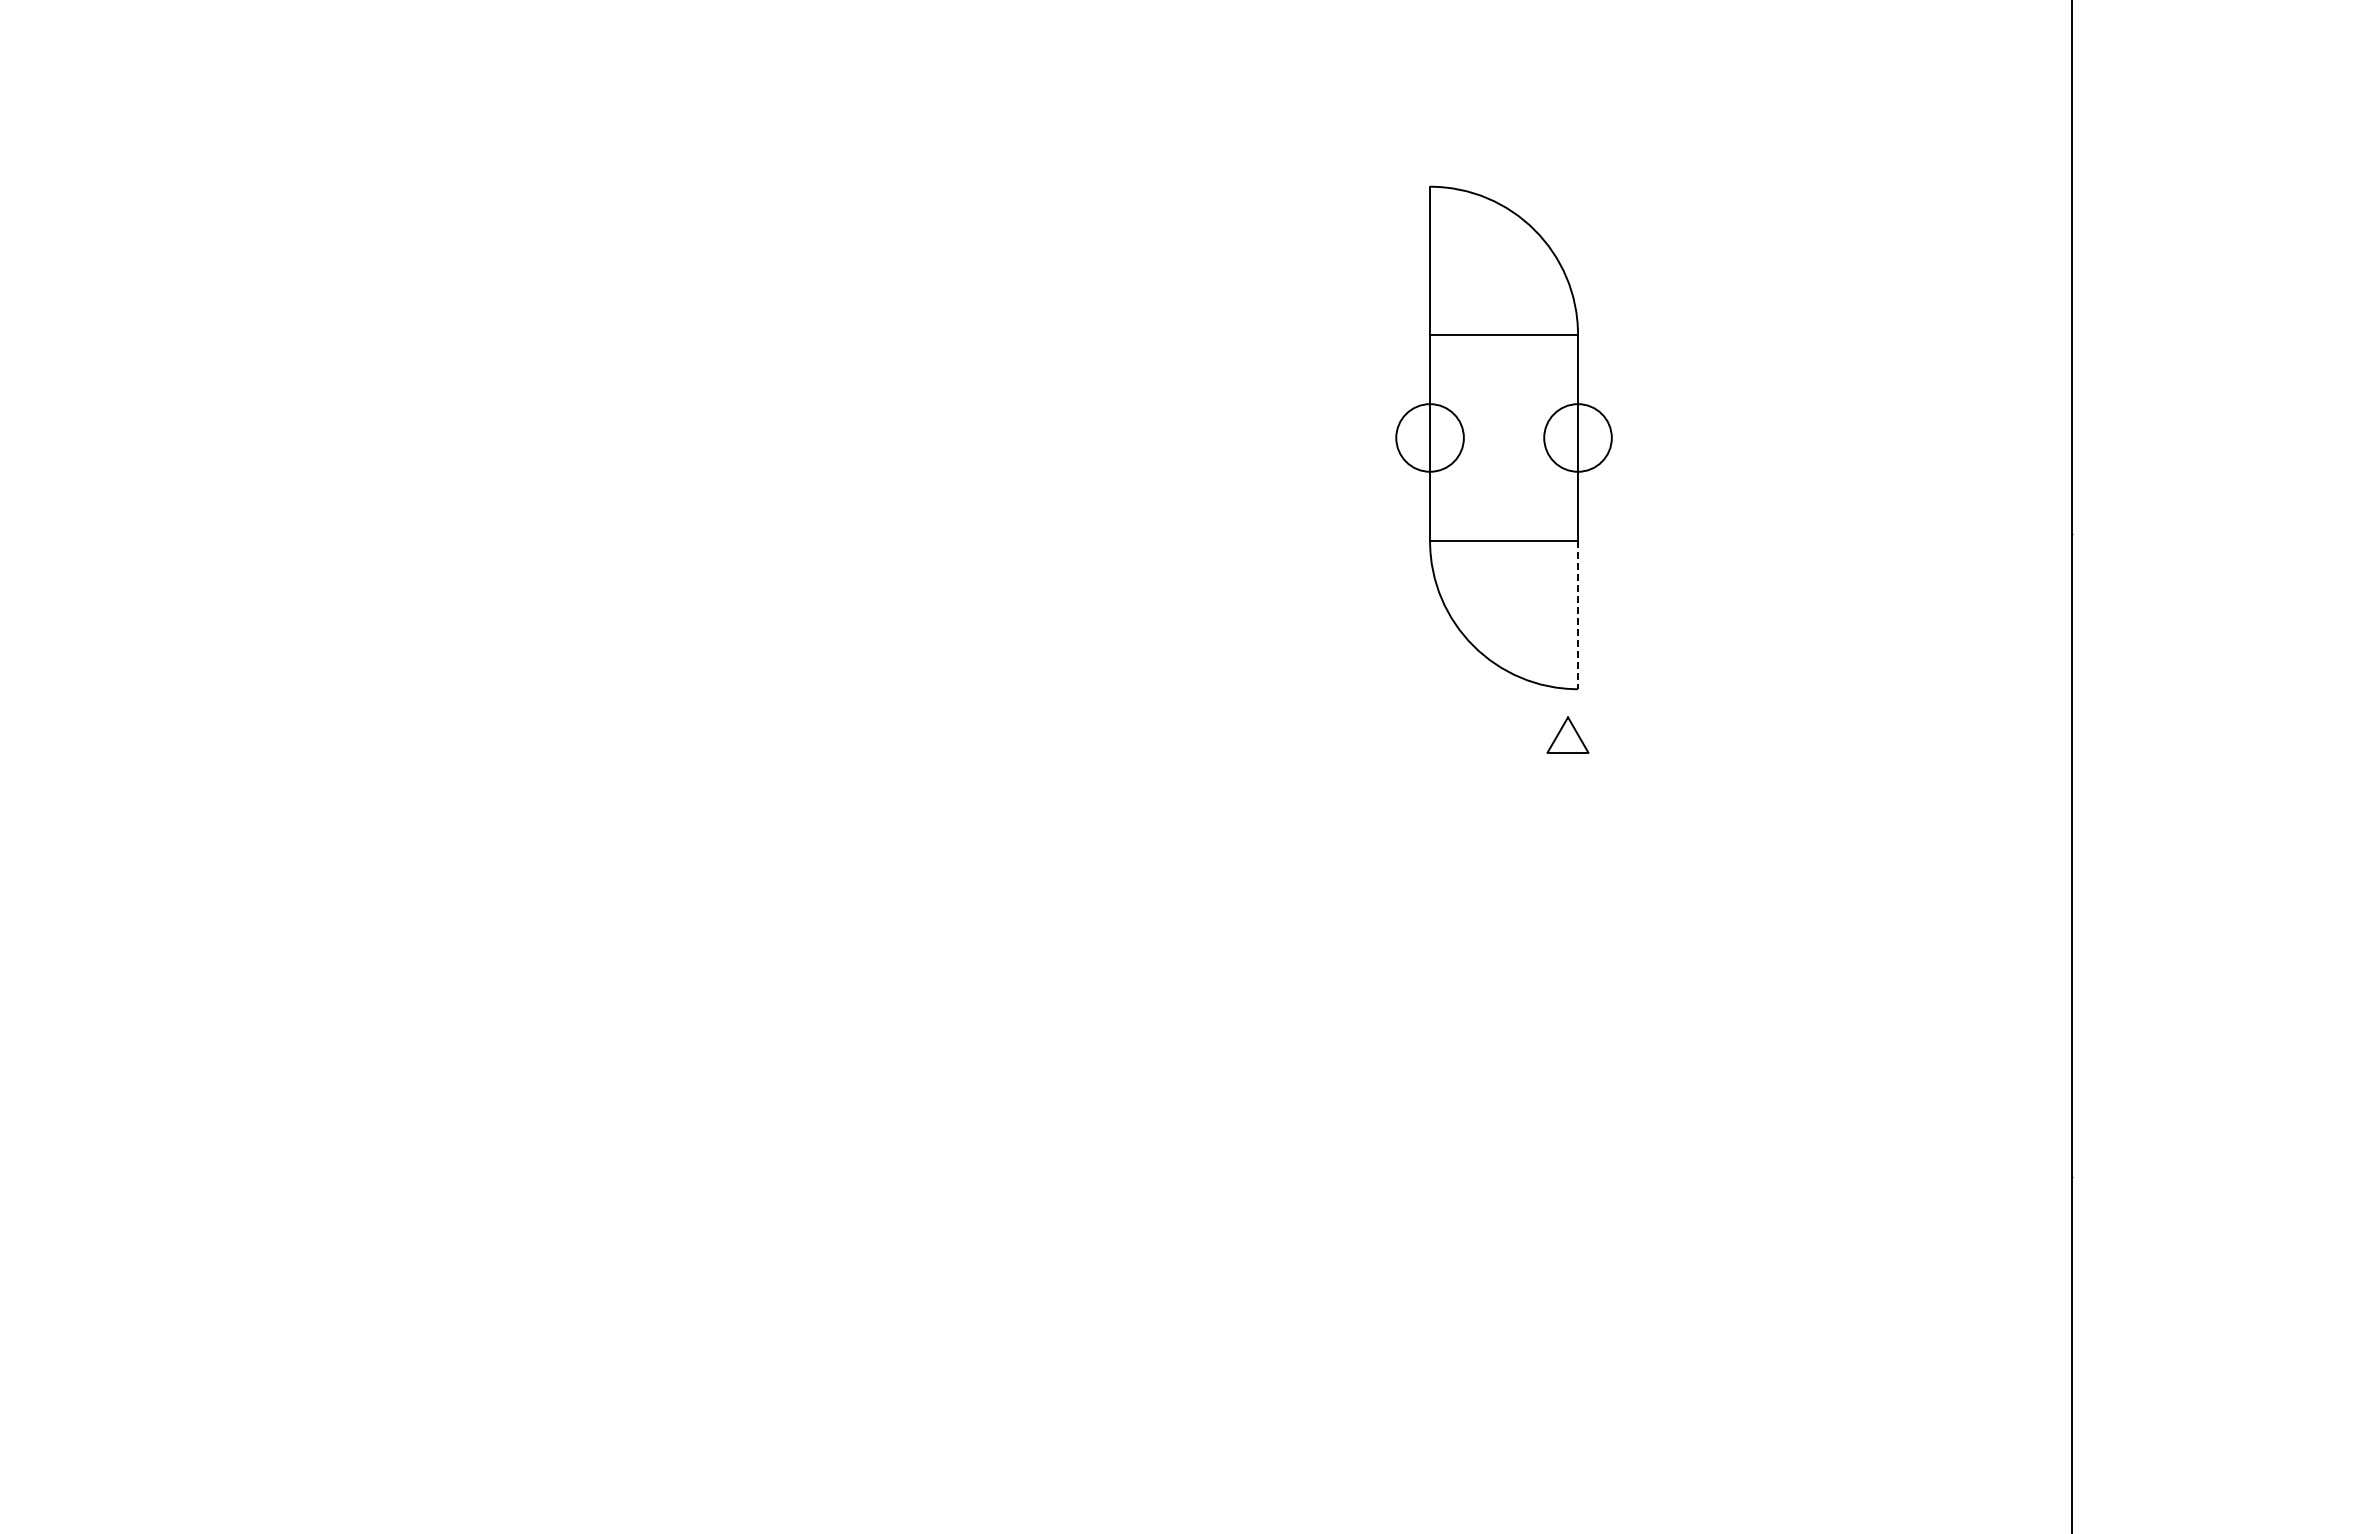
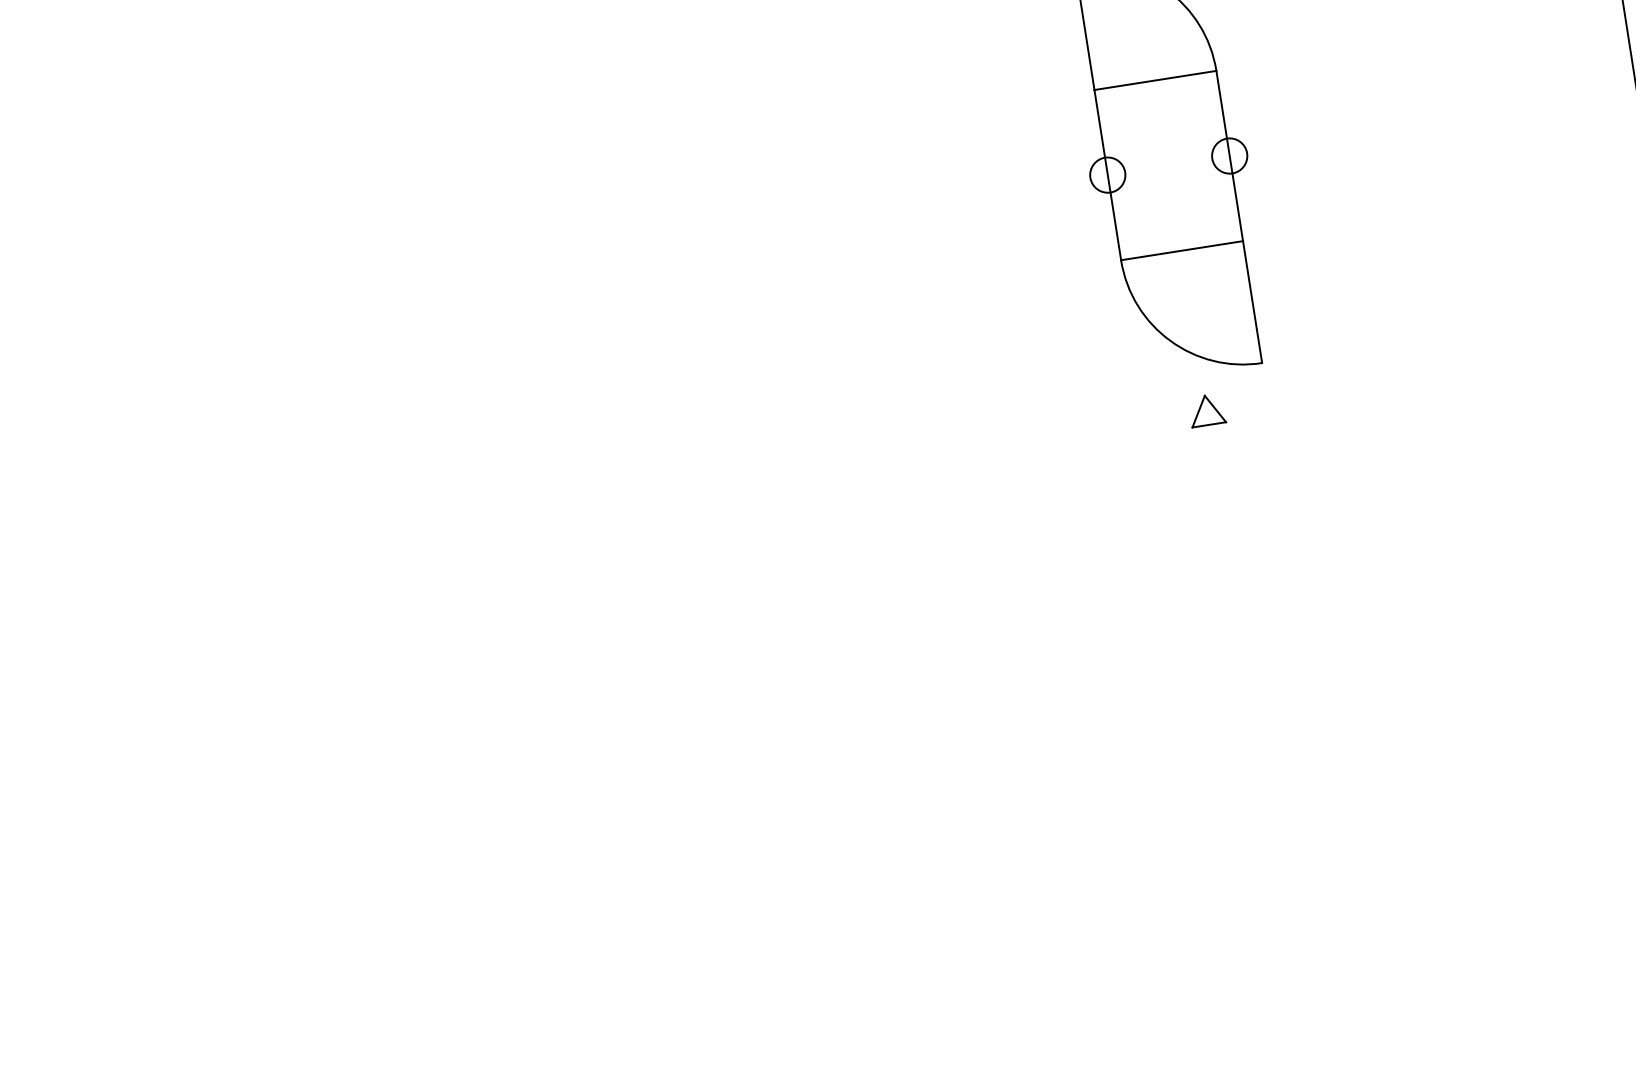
circle: (1429, 437) -> (1107, 174), size x0.62
circle: (1577, 437) -> (1229, 155), size x0.62
line: (1578, 615) -> (1253, 302), dashed -> solid
part: (1567, 734) -> (1206, 410), moved

